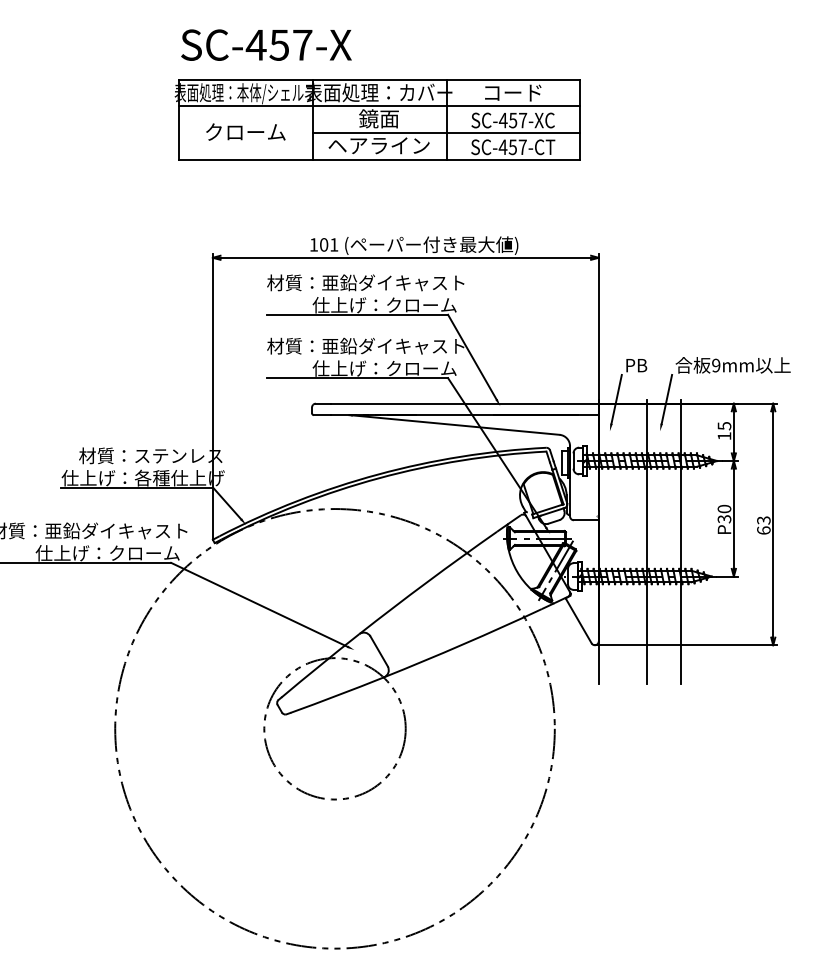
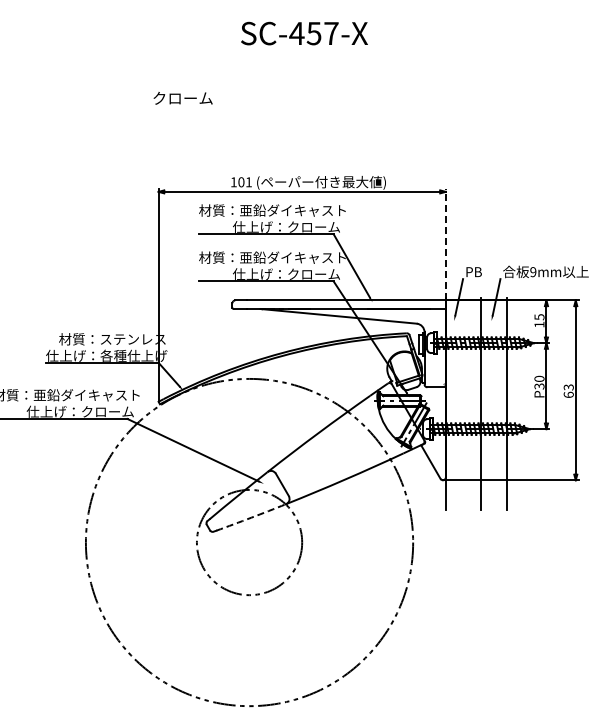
text: (266, 45) -> (304, 33), moved
part: (377, 118) -> (281, 88), removed
line: (598, 328) -> (445, 244), solid -> dashed
arc: (337, 695) -> (251, 517), solid -> dashed

